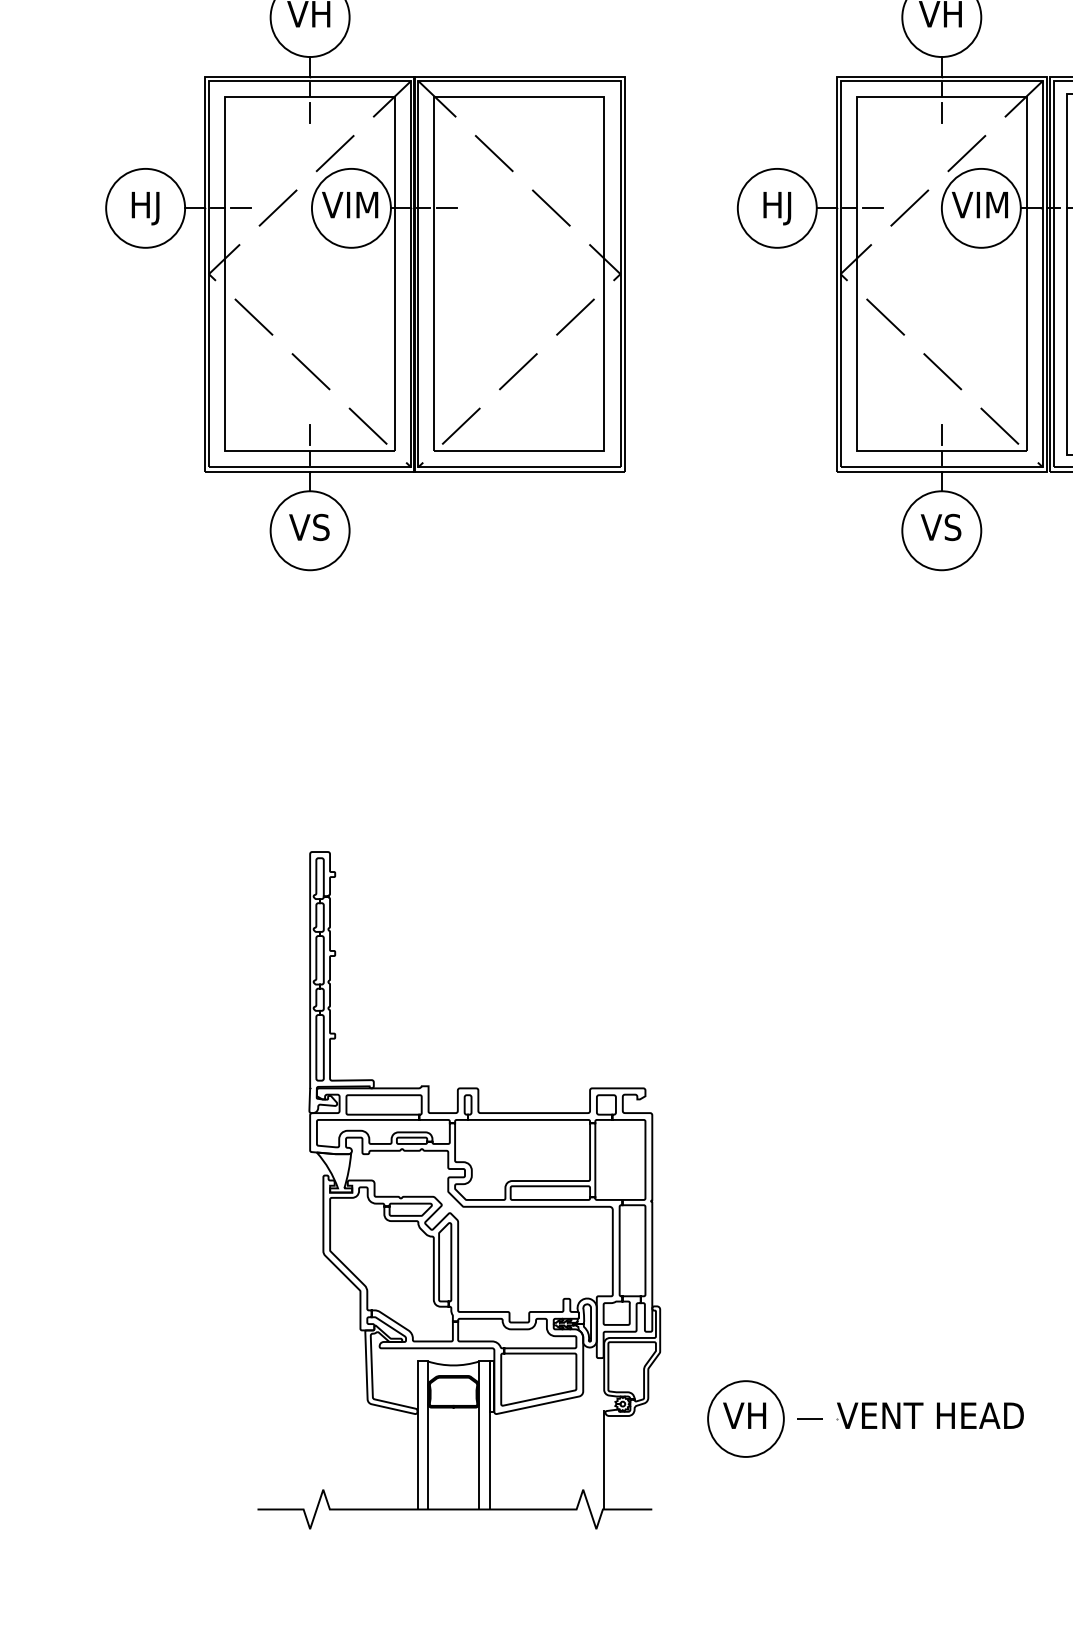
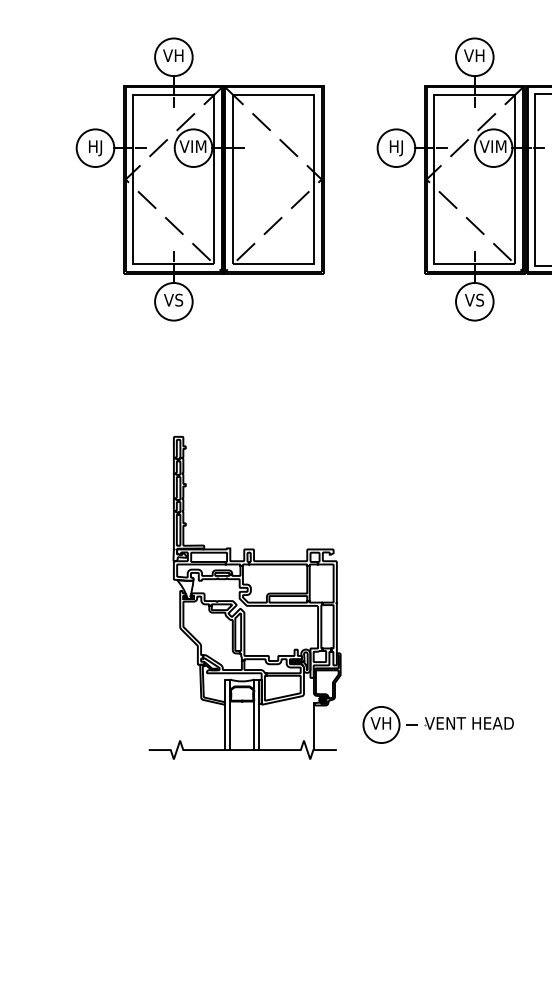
part: (458, 1189) -> (244, 597), moved

